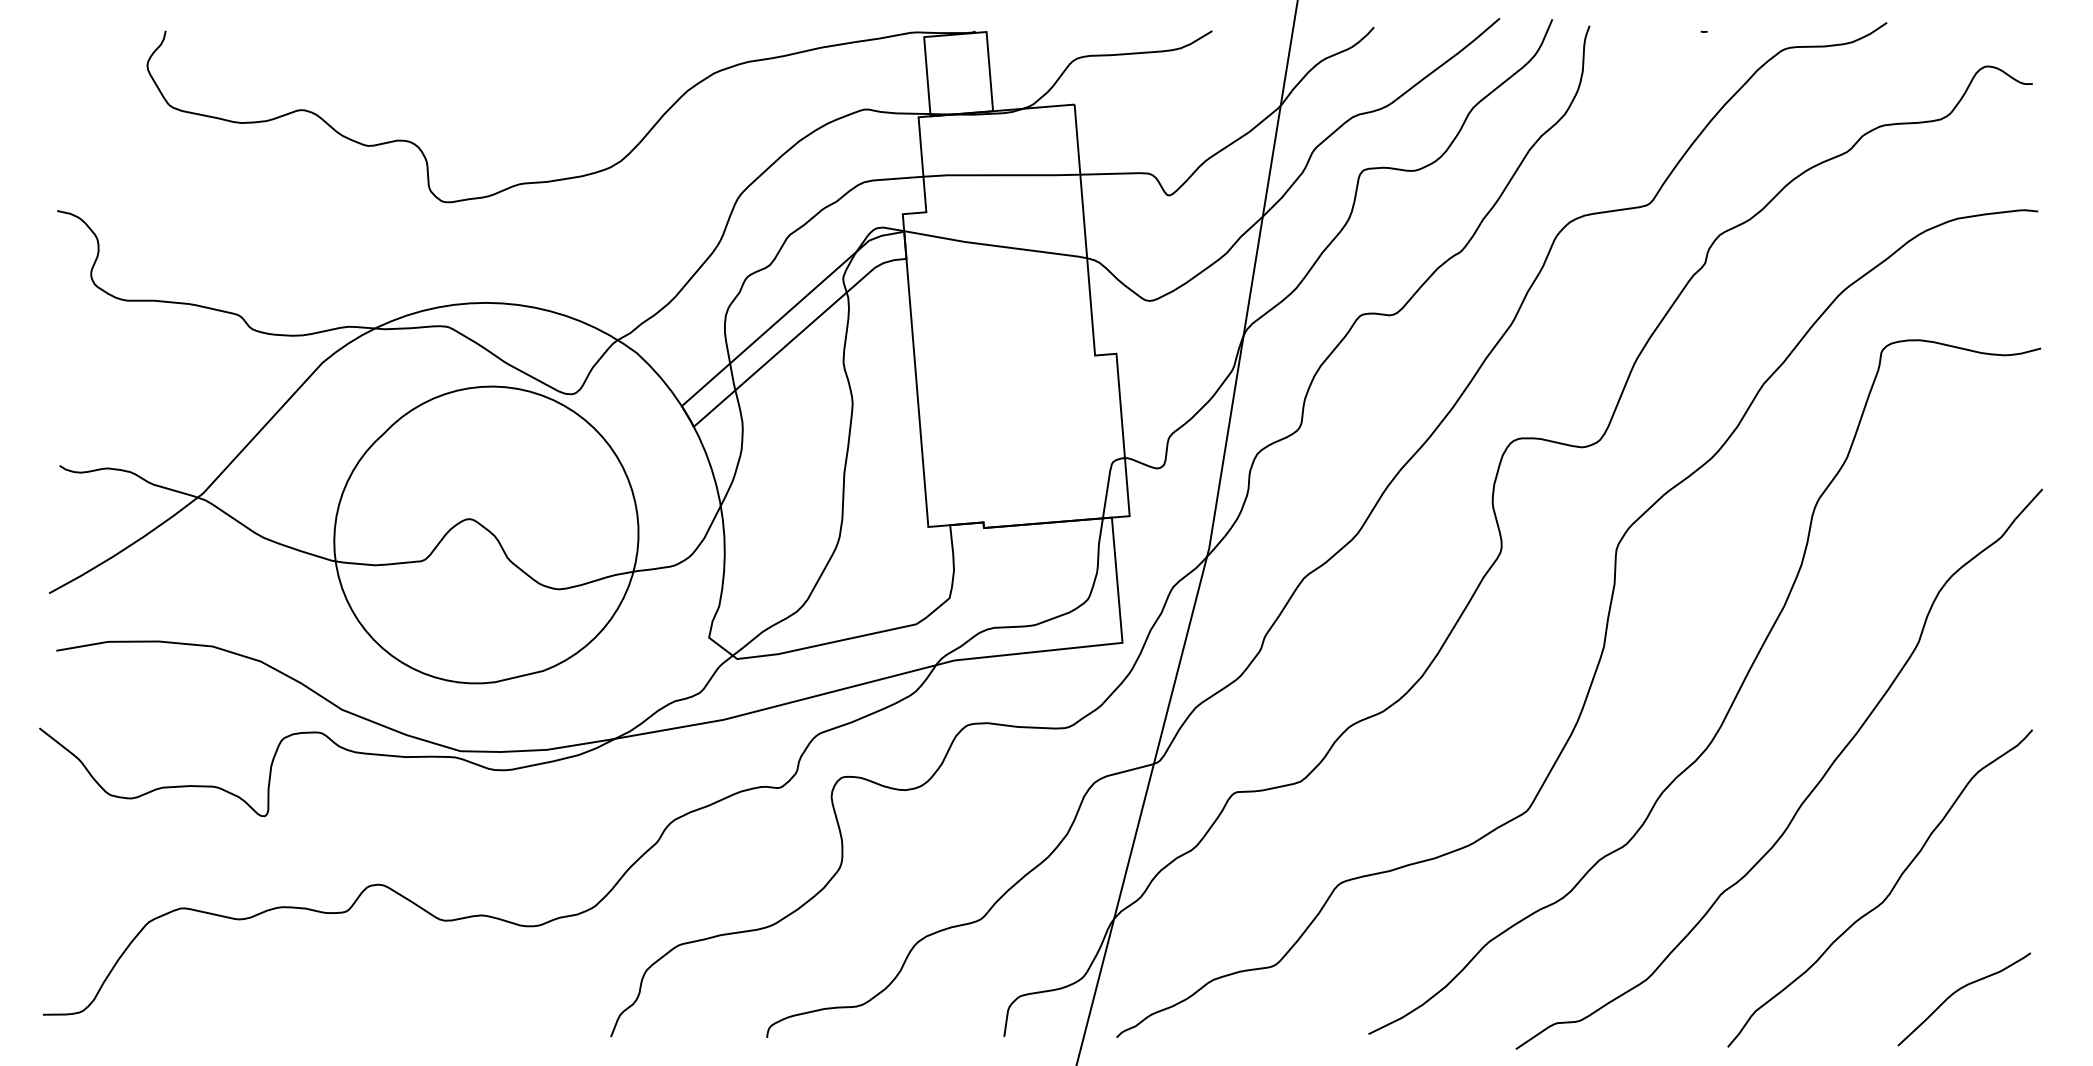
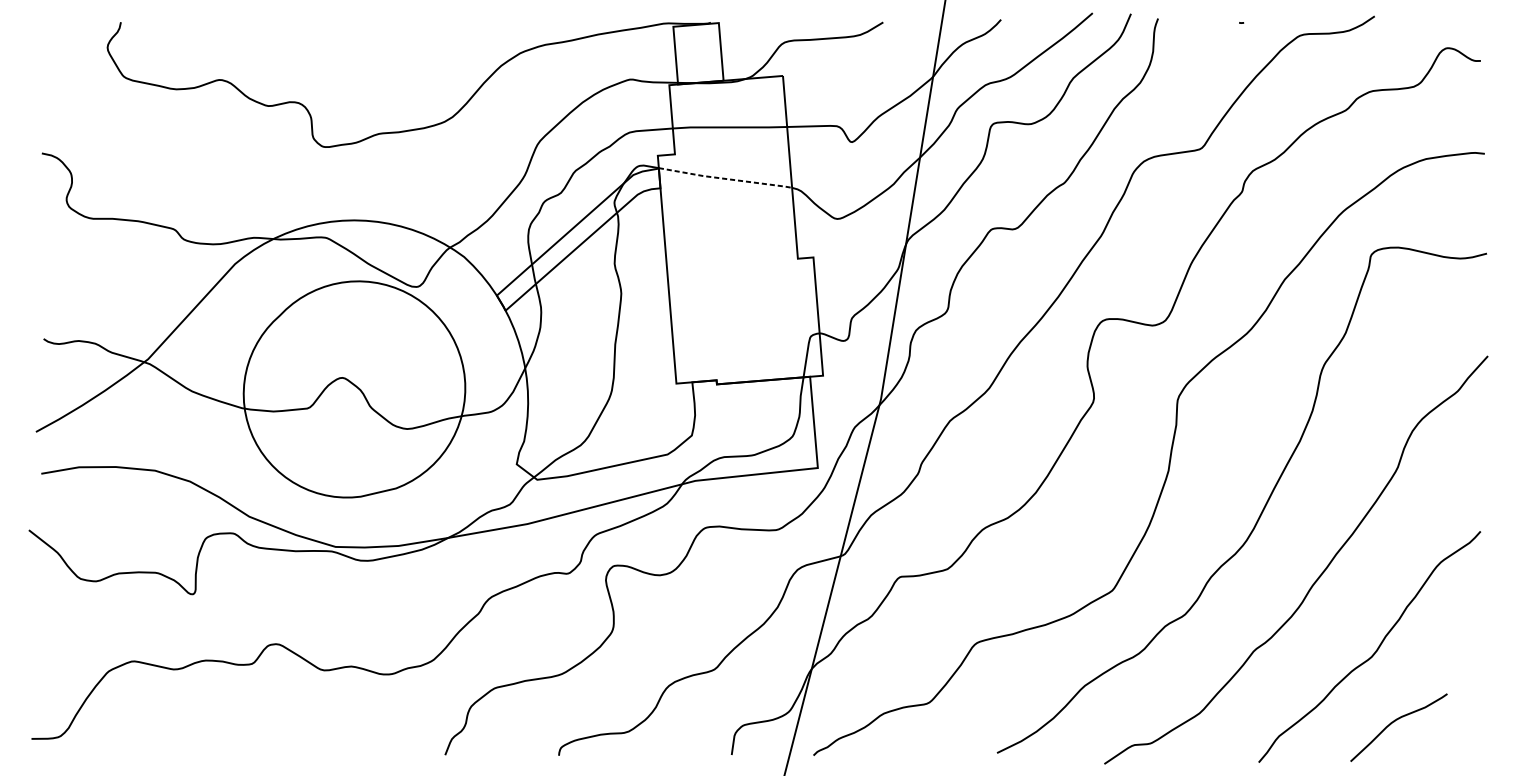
line: (996, 246) -> (726, 179), solid -> dashed
curve: (1958, 991) -> (1394, 721), moved

